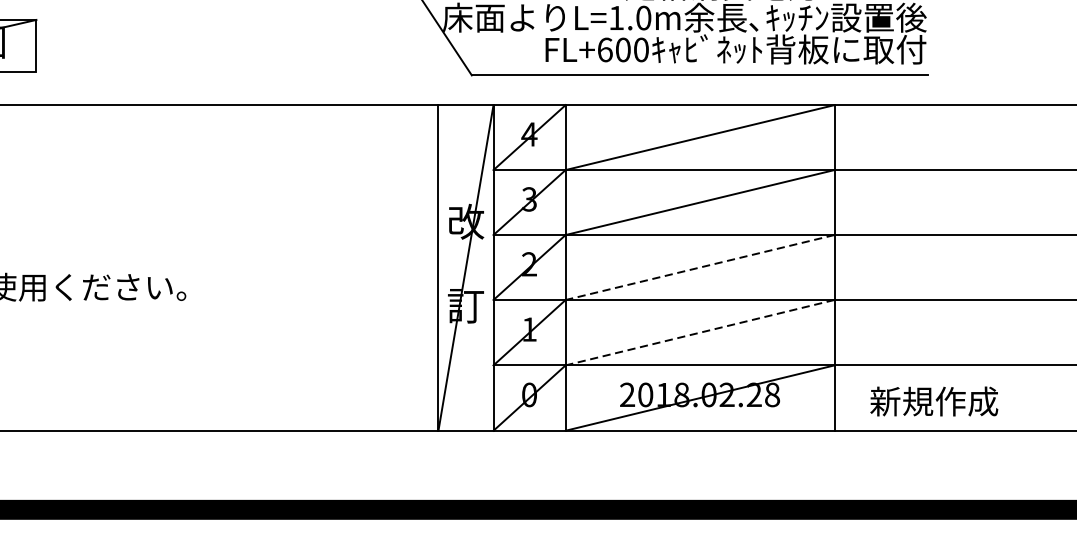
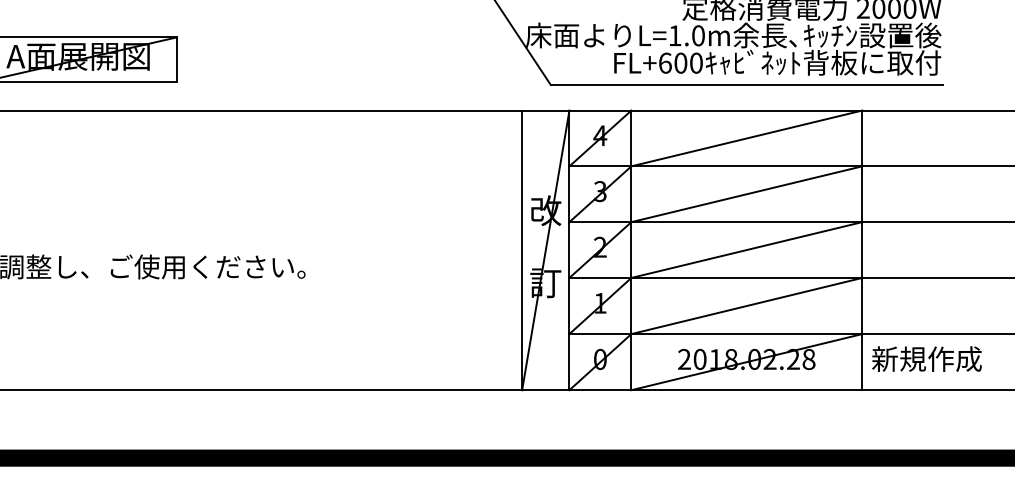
line: (699, 268) -> (746, 250), dashed -> solid
line: (699, 333) -> (746, 306), dashed -> solid
text: (933, 400) -> (926, 358), moved

